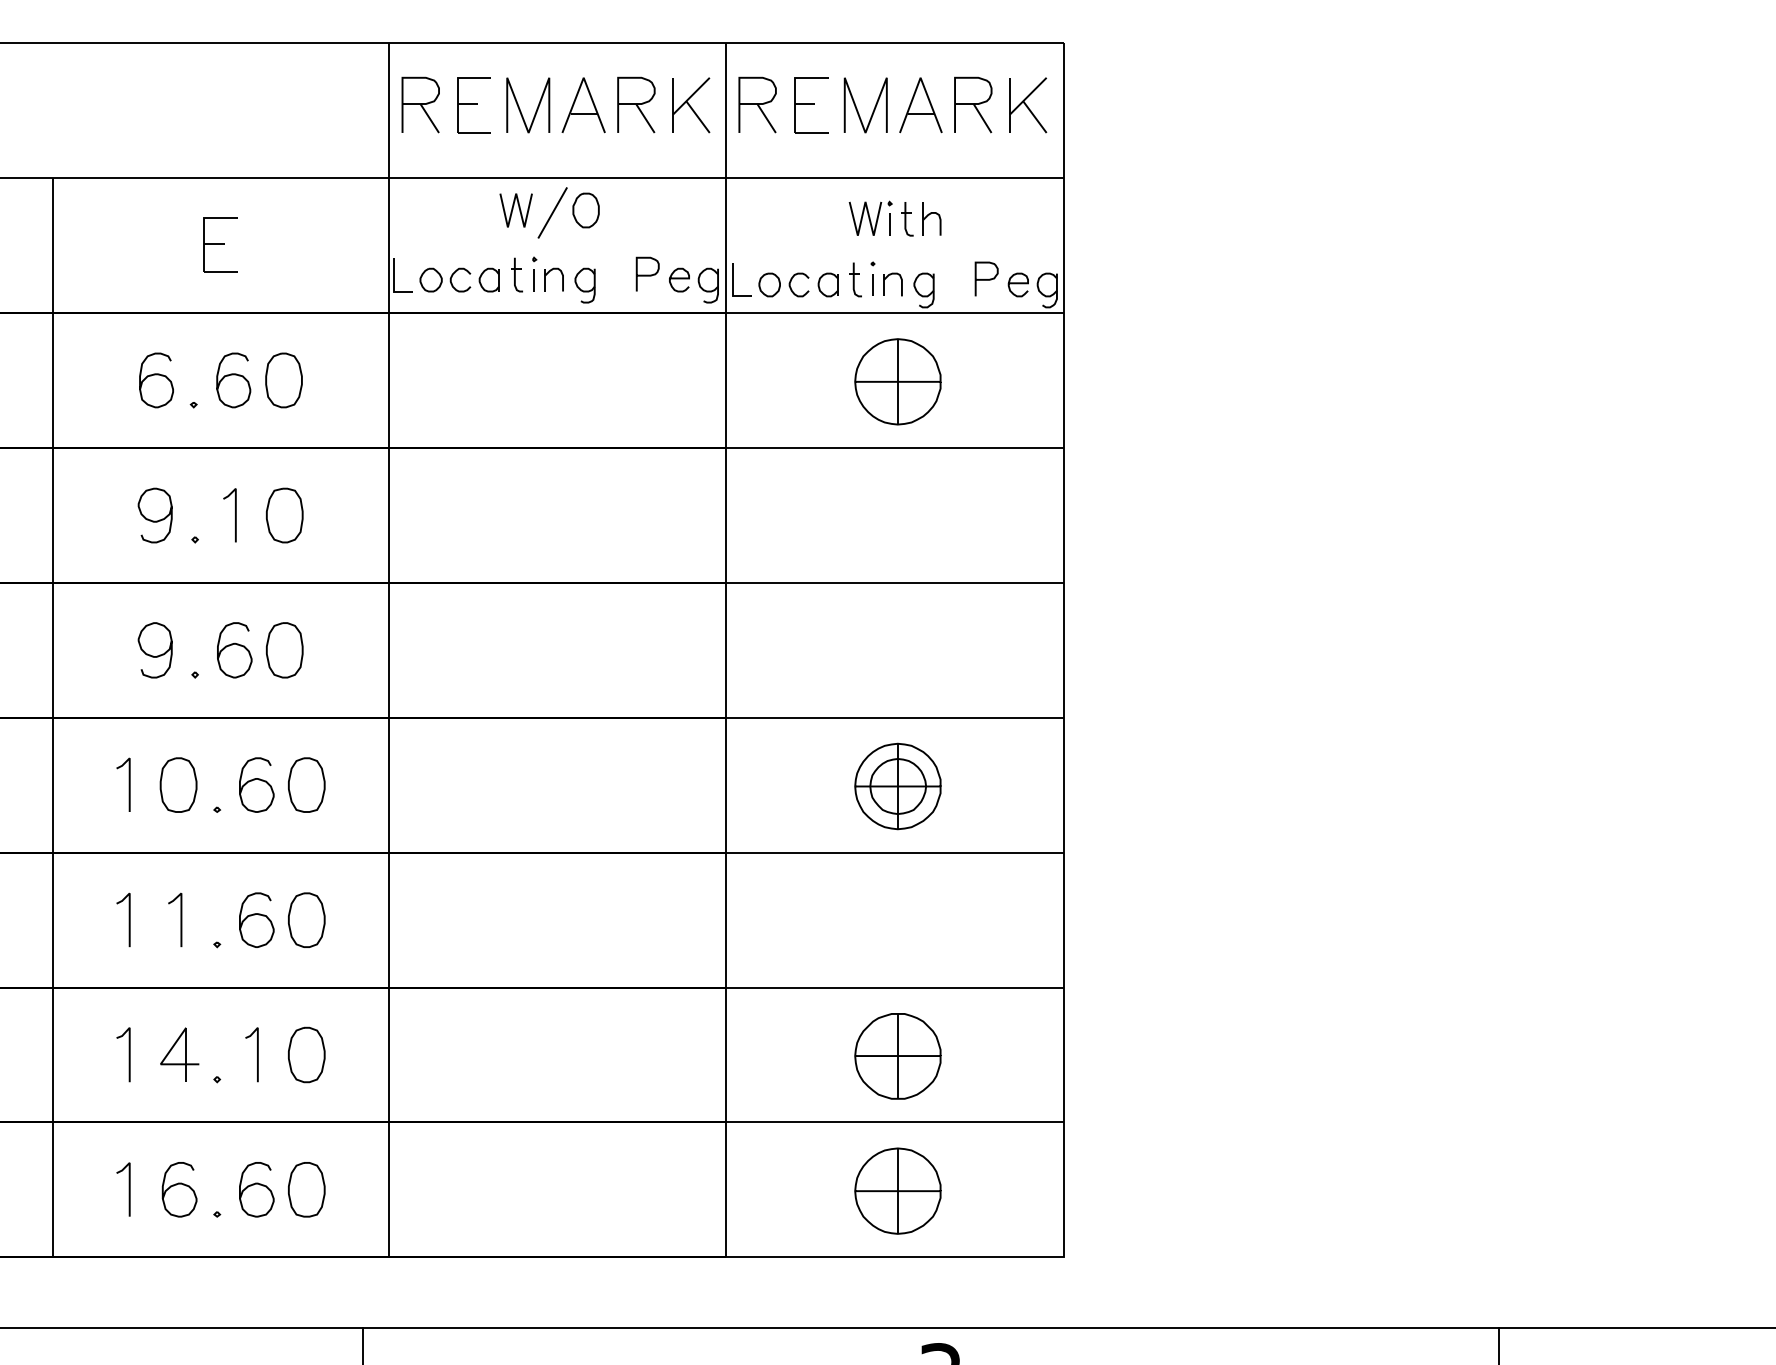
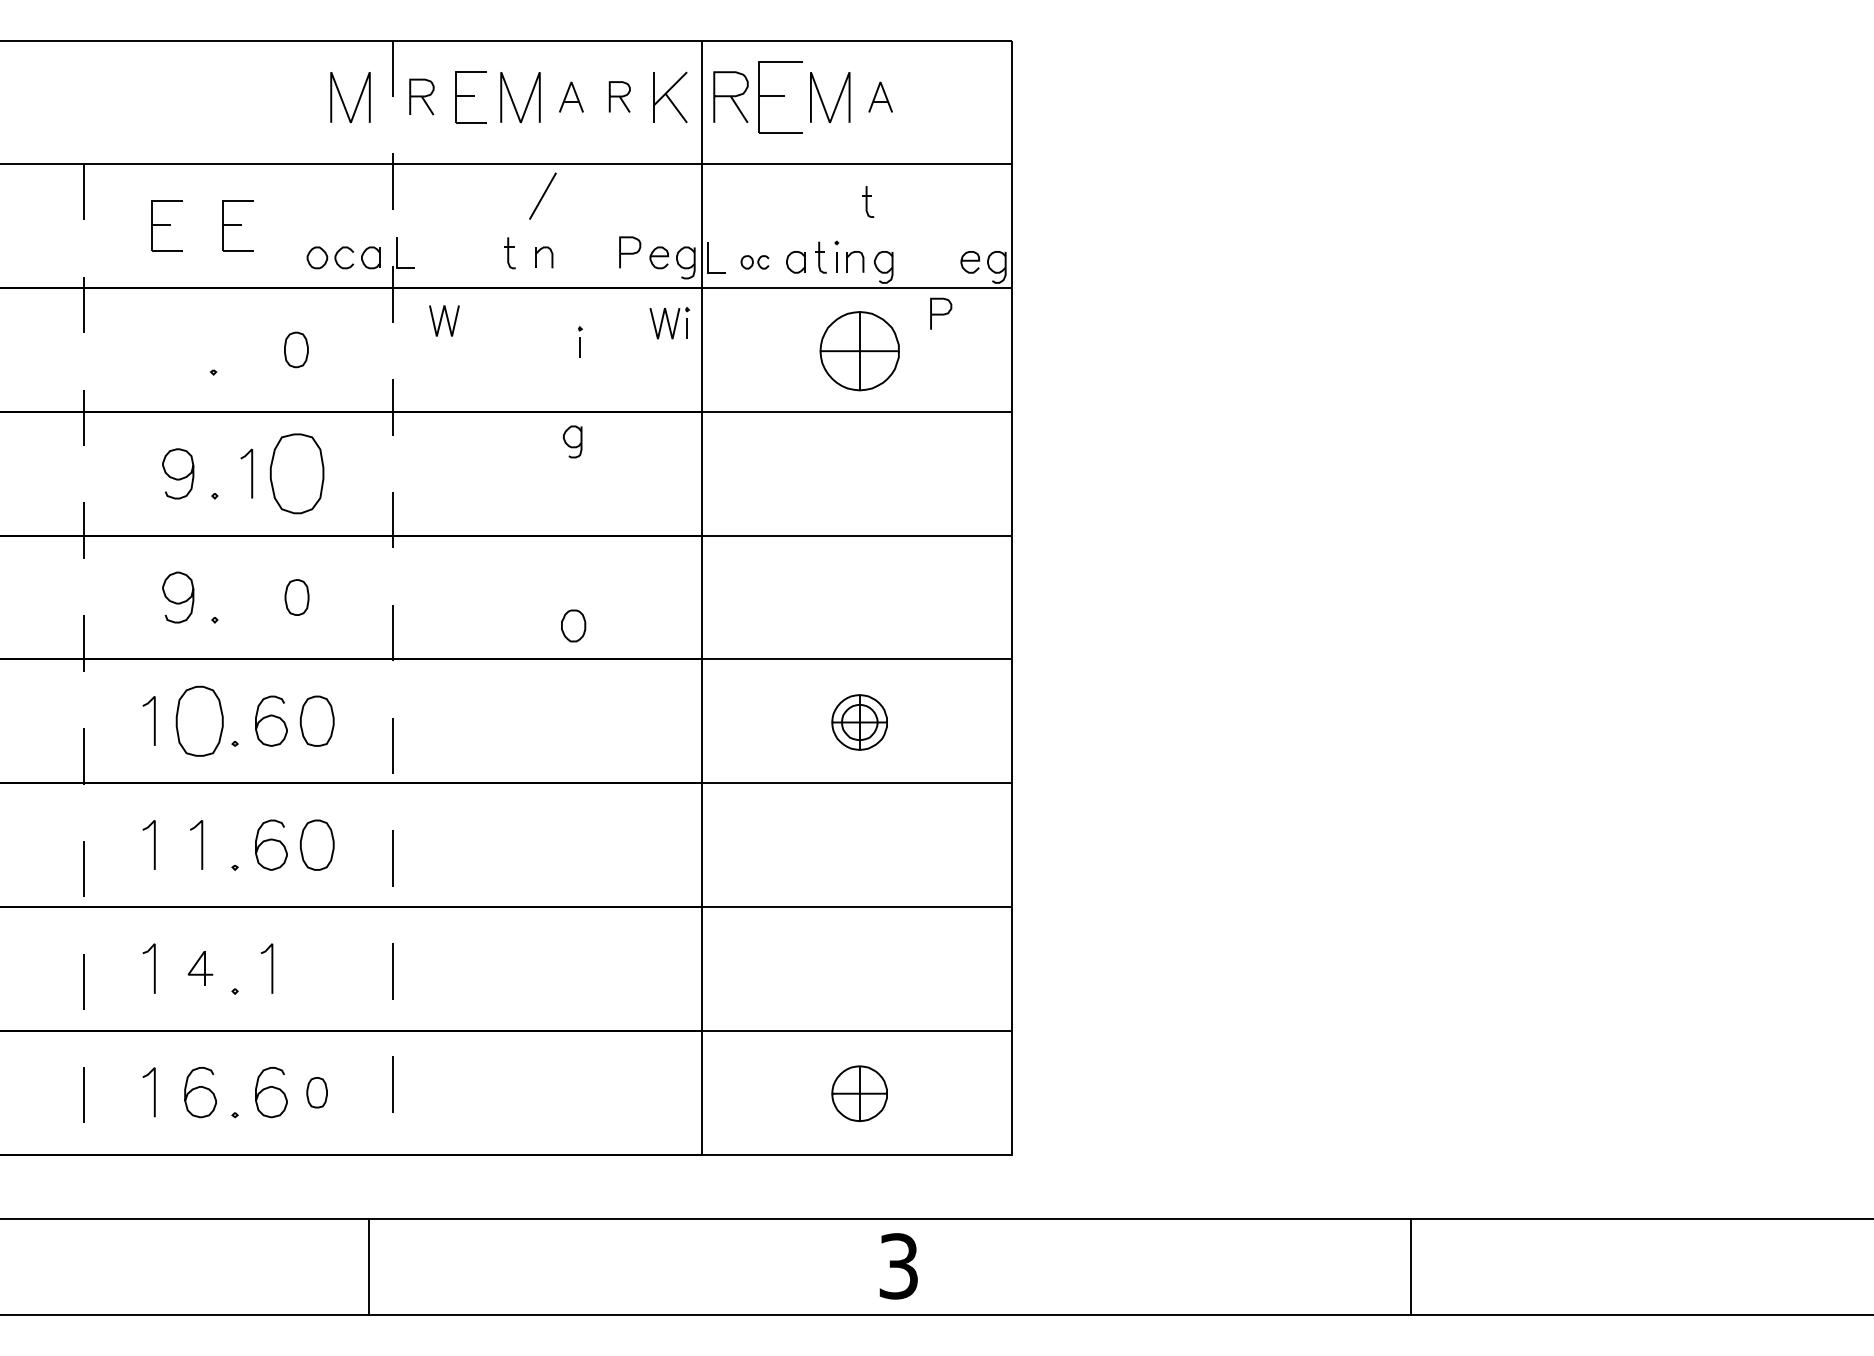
part: (420, 104) -> (421, 96), size x0.7
part: (583, 104) -> (571, 96), size x0.6
part: (636, 104) -> (619, 96), size x0.6
part: (920, 104) -> (880, 96), size x0.6
part: (972, 104) -> (928, 96), removed
part: (810, 105) -> (779, 97), size x1.4
part: (1028, 105) -> (979, 97), removed
line: (335, 108) -> (343, 100), added
line: (514, 207) -> (442, 318), moved
part: (586, 209) -> (573, 625), moved
part: (870, 218) -> (669, 323), moved
part: (931, 218) -> (890, 201), removed
part: (142, 244) -> (166, 225), added
part: (534, 273) -> (580, 341), moved
part: (453, 276) -> (337, 254), moved
curve: (987, 278) -> (941, 313), moved
part: (584, 285) -> (572, 441), moved
part: (783, 285) -> (754, 262), size x0.6
curve: (156, 375) -> (179, 345), removed
curve: (234, 375) -> (250, 345), removed
part: (284, 380) -> (296, 349), size x0.7
part: (284, 515) -> (296, 473), size x1.6
curve: (231, 645) -> (248, 593), removed
part: (284, 650) -> (296, 597), size x0.7
line: (389, 650) -> (393, 597), solid -> dashed
line: (53, 717) -> (84, 659), solid -> dashed
part: (178, 784) -> (199, 720), size x1.4
part: (897, 786) -> (859, 722), size x0.7
part: (179, 1054) -> (200, 968), size x0.7
part: (305, 1054) -> (316, 968), removed
part: (897, 1055) -> (859, 969), removed
part: (305, 1189) -> (316, 1092), size x0.6
part: (897, 1190) -> (859, 1093), size x0.7

